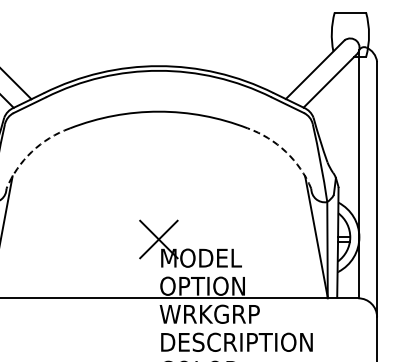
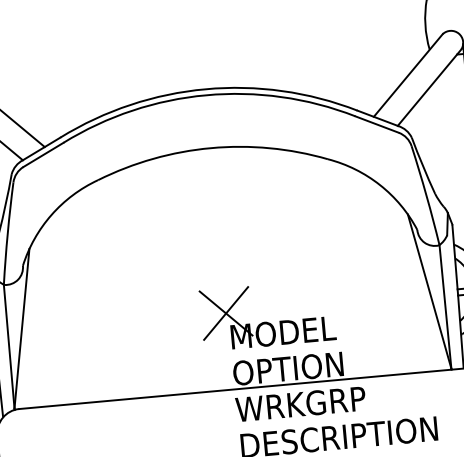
arc: (31, 151) -> (50, 214), dashed -> solid
arc: (285, 151) -> (379, 184), dashed -> solid

